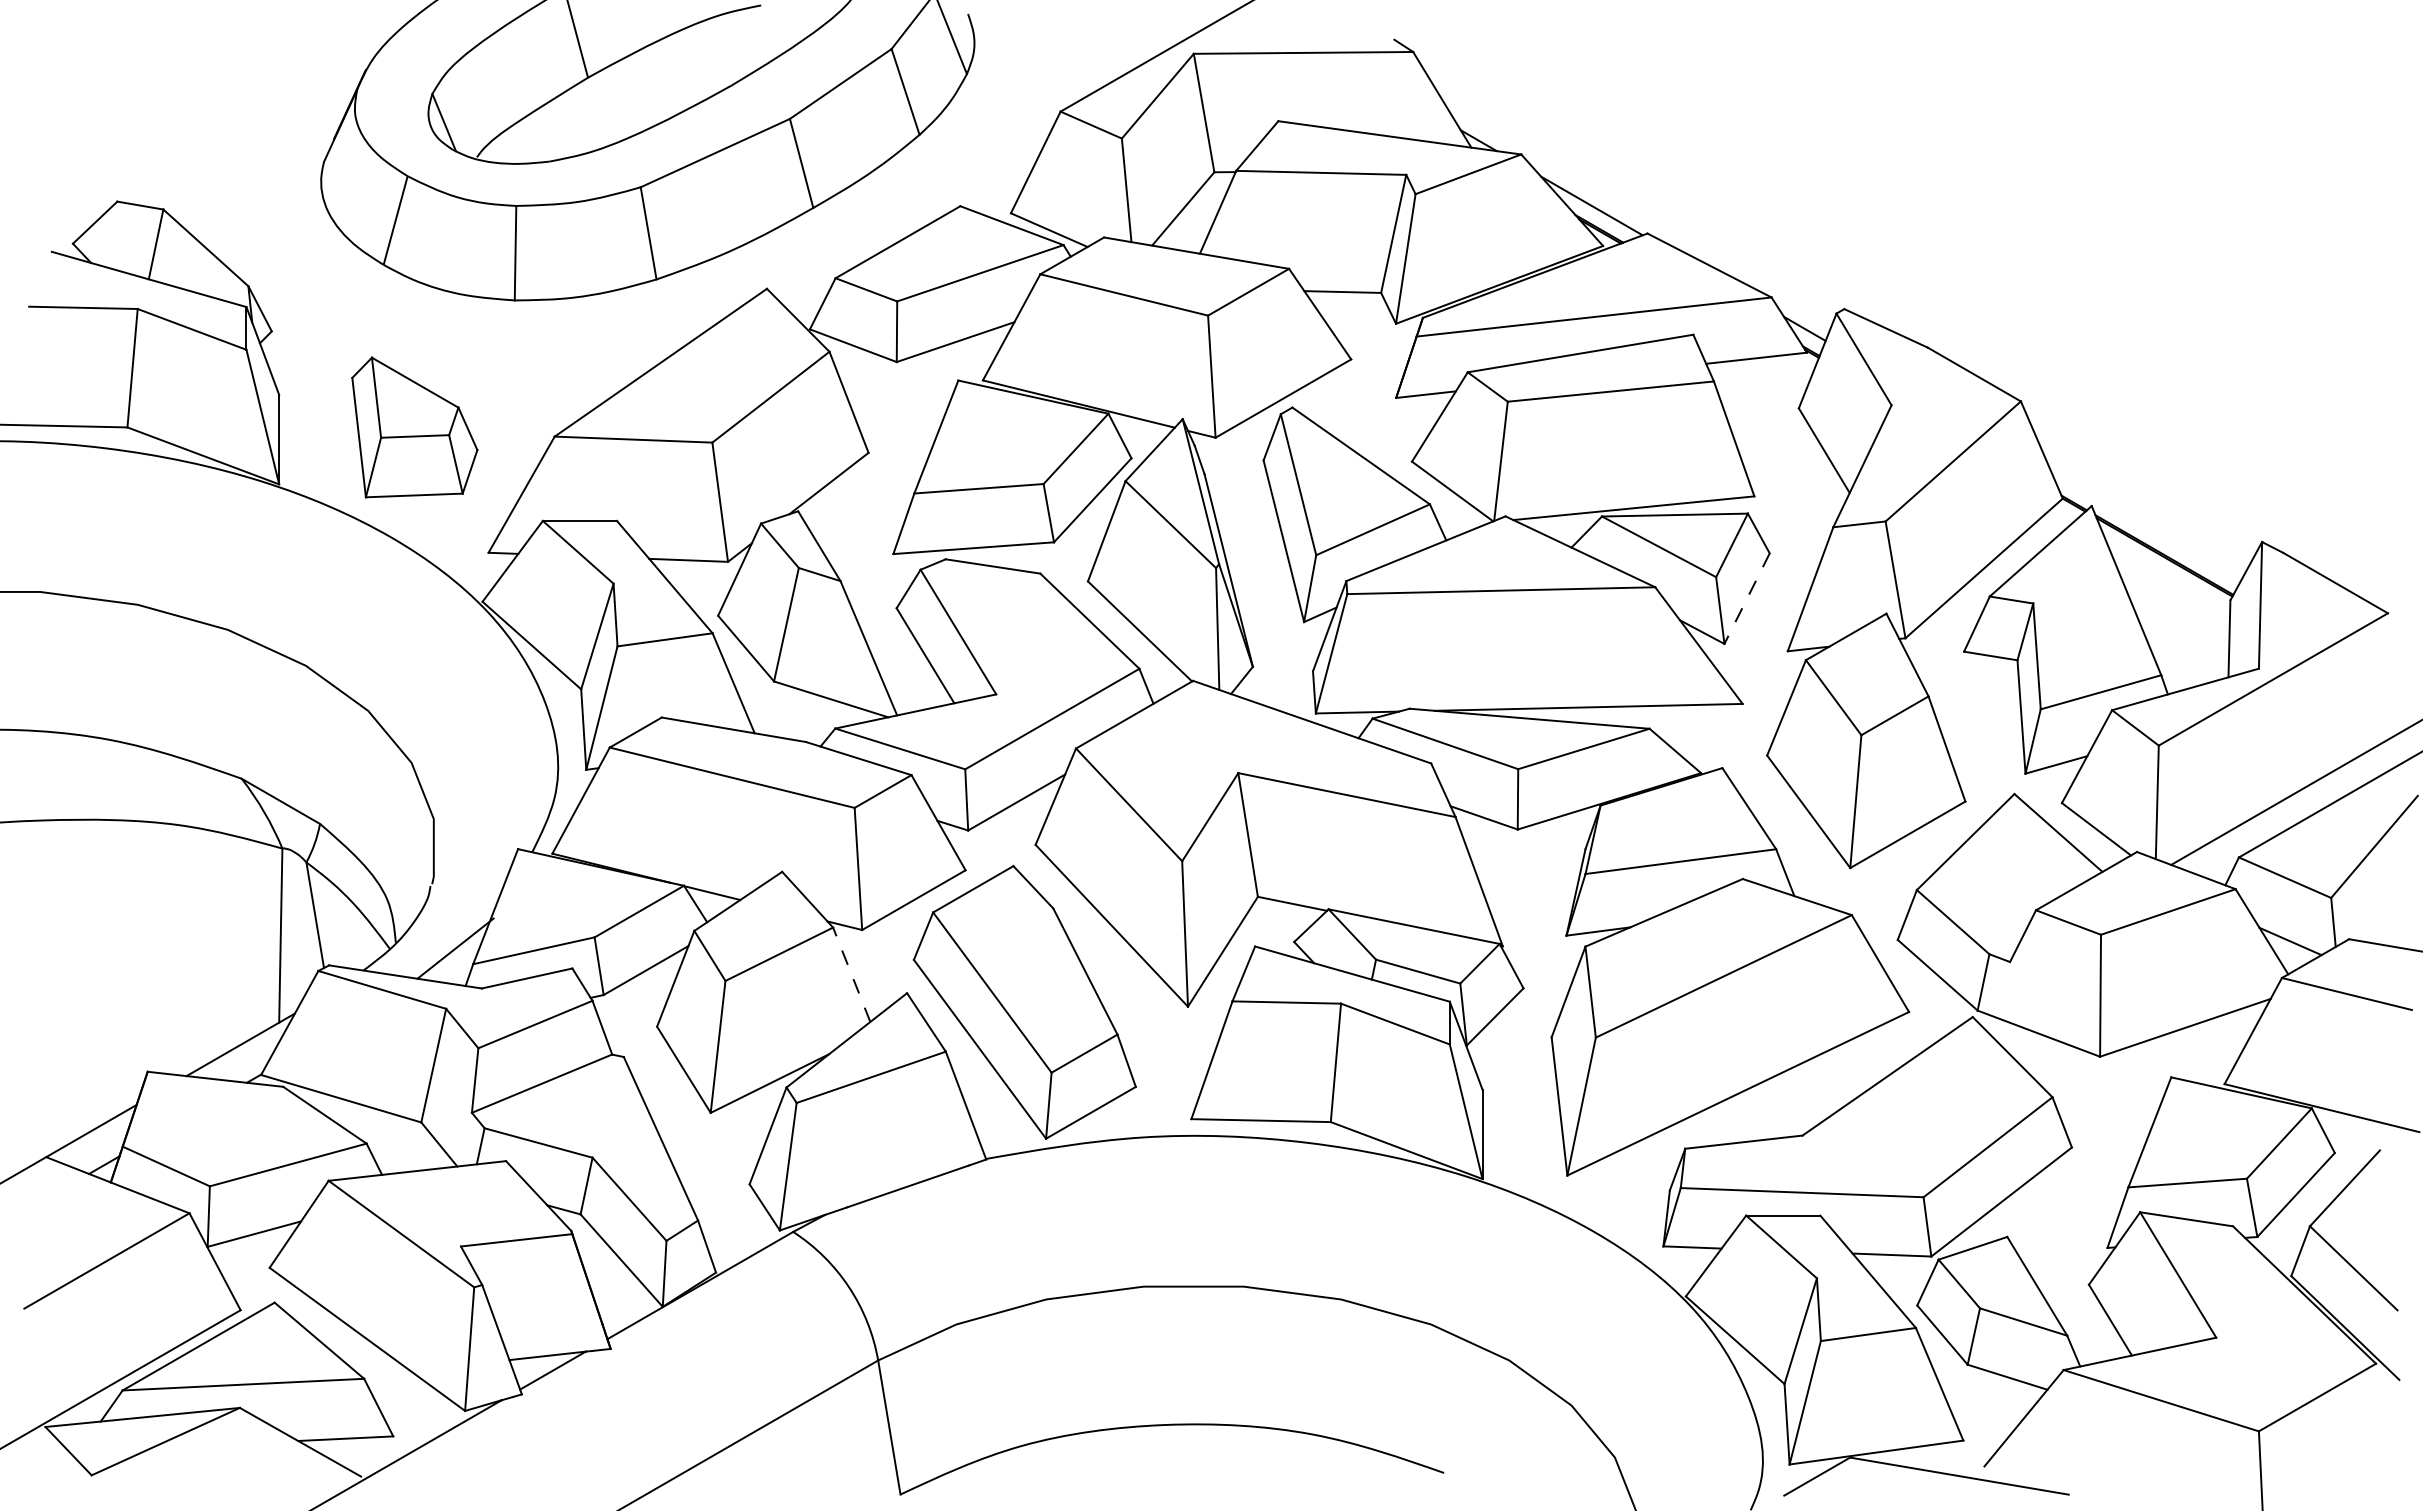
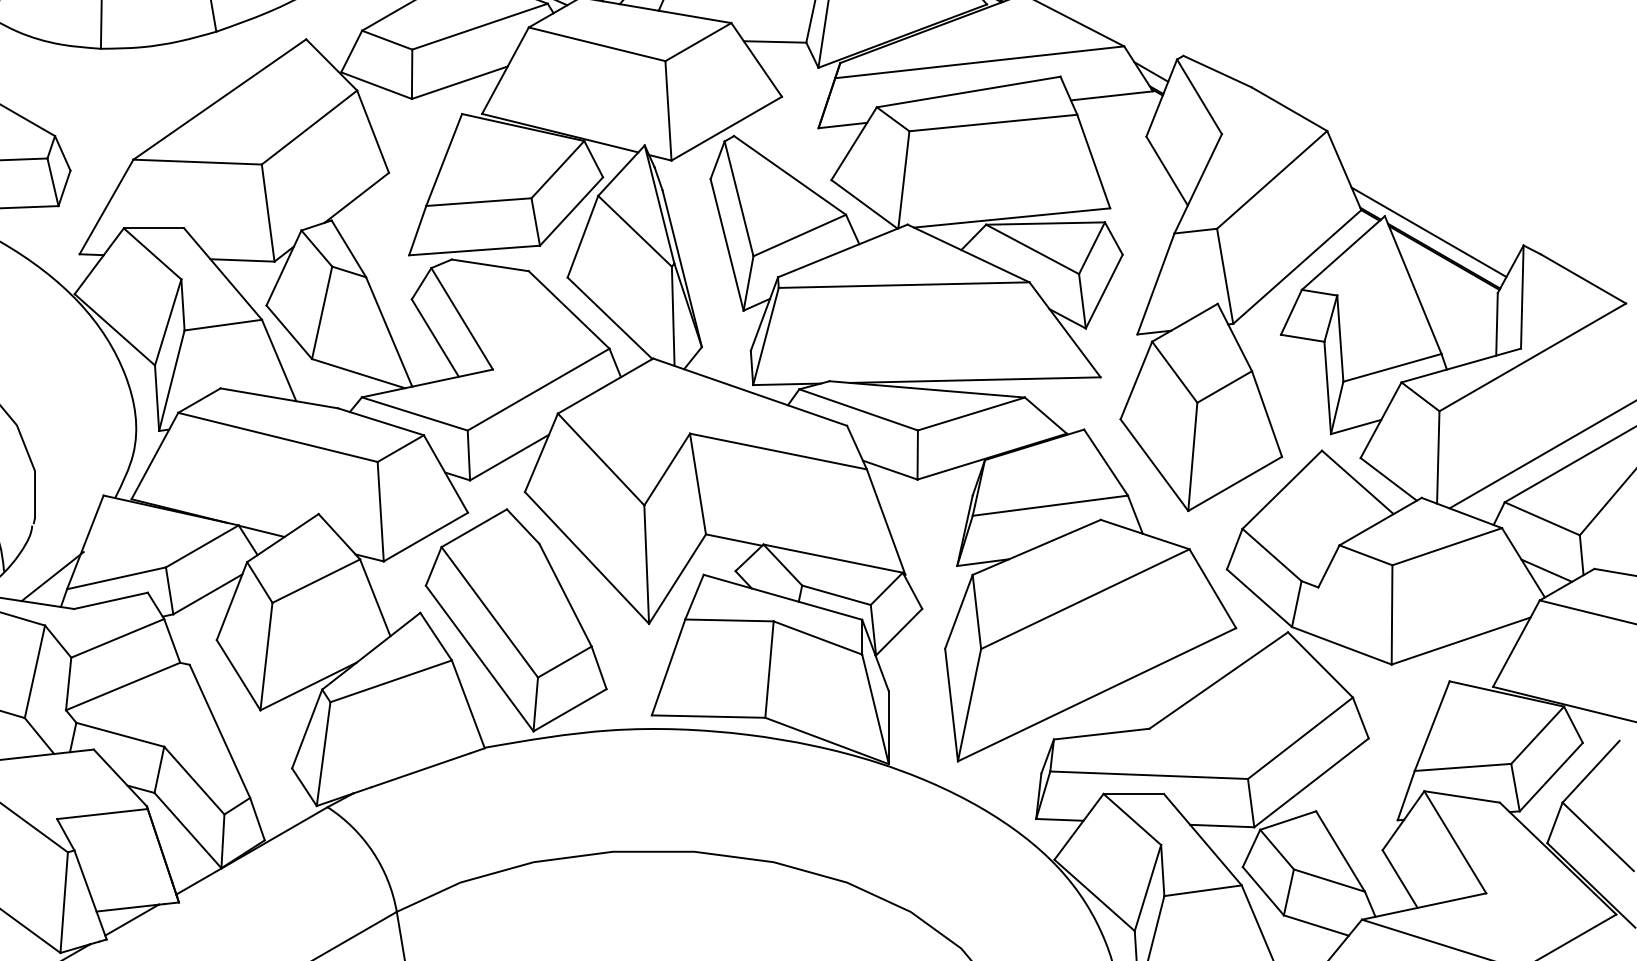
line: (2145, 525) -> (1428, 232), added
line: (1747, 598) -> (1104, 291), dashed -> solid
line: (851, 974) -> (375, 597), dashed -> solid

